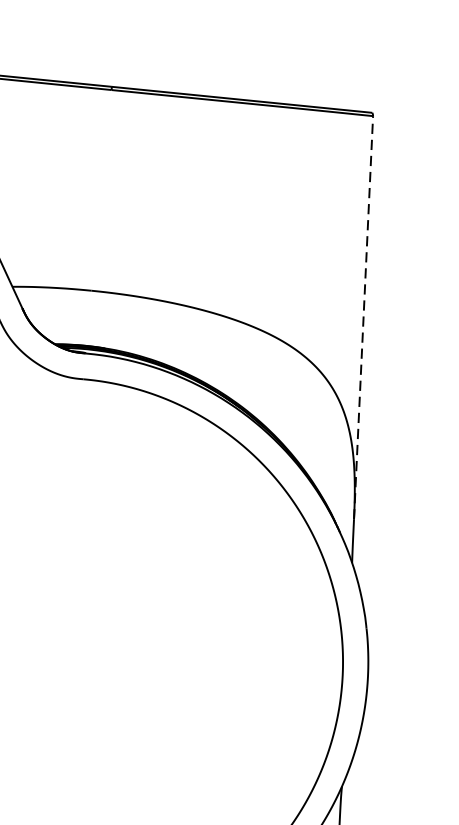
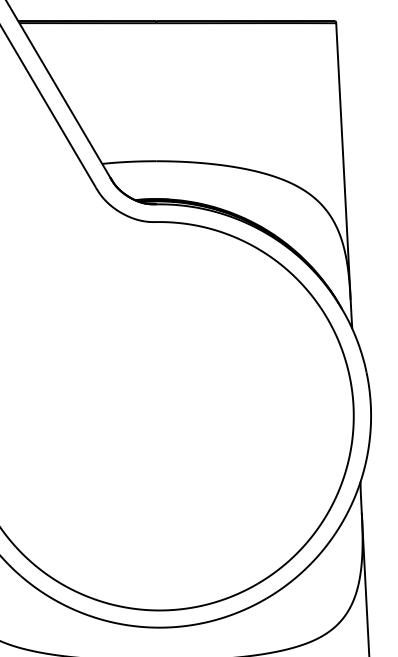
line: (363, 316) -> (343, 160), dashed -> solid

